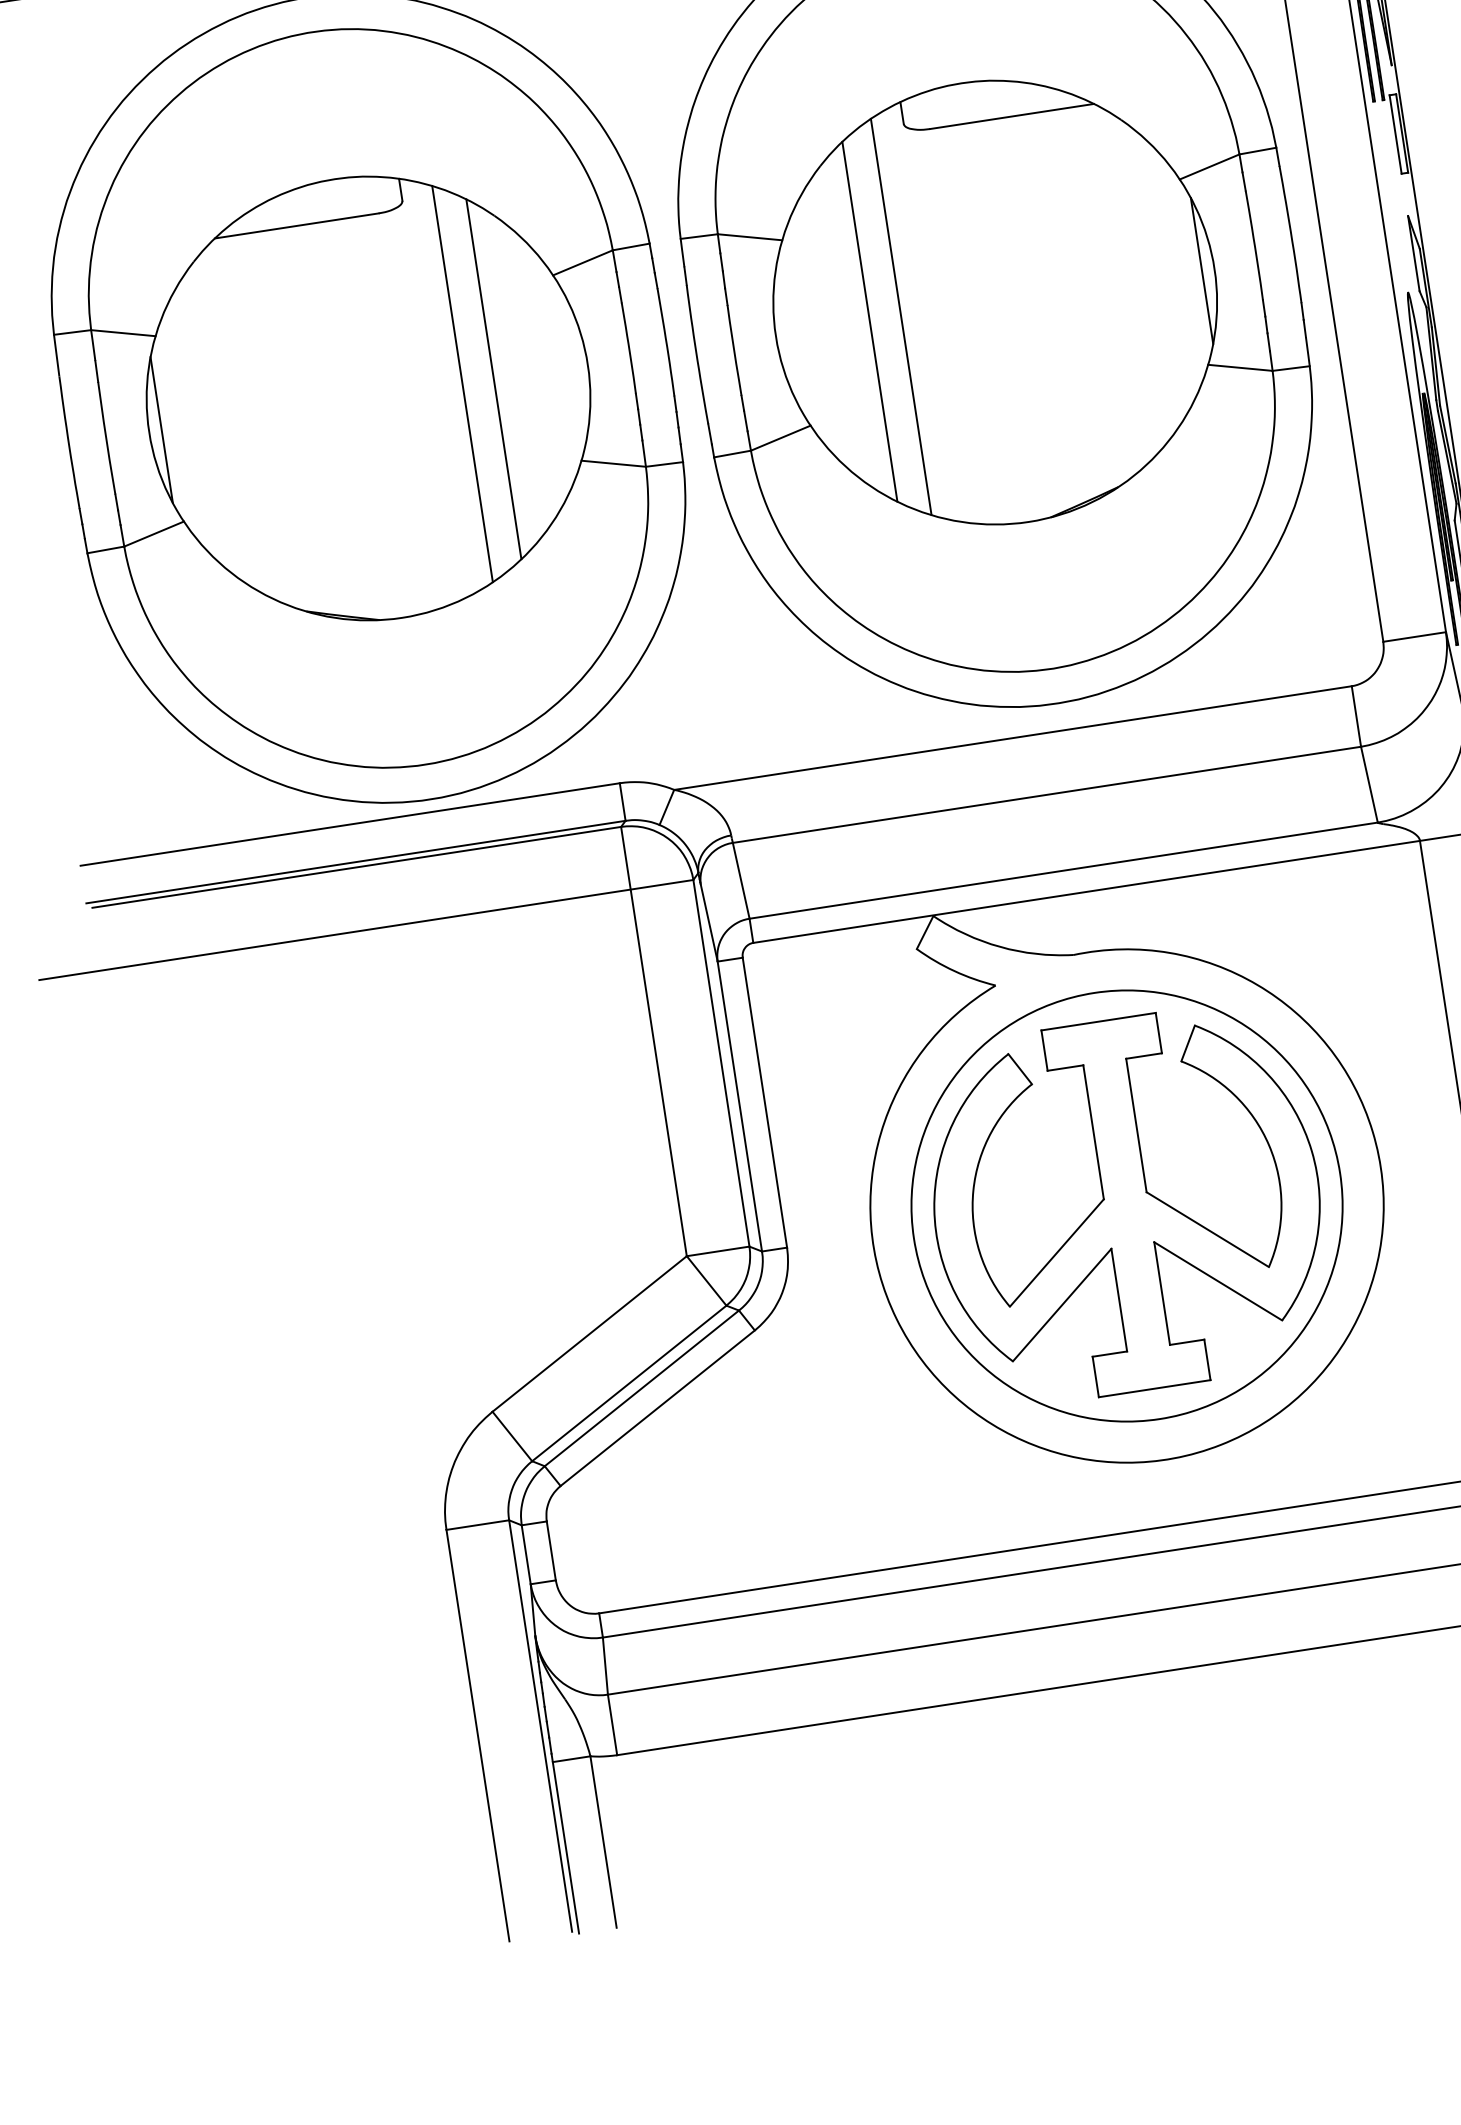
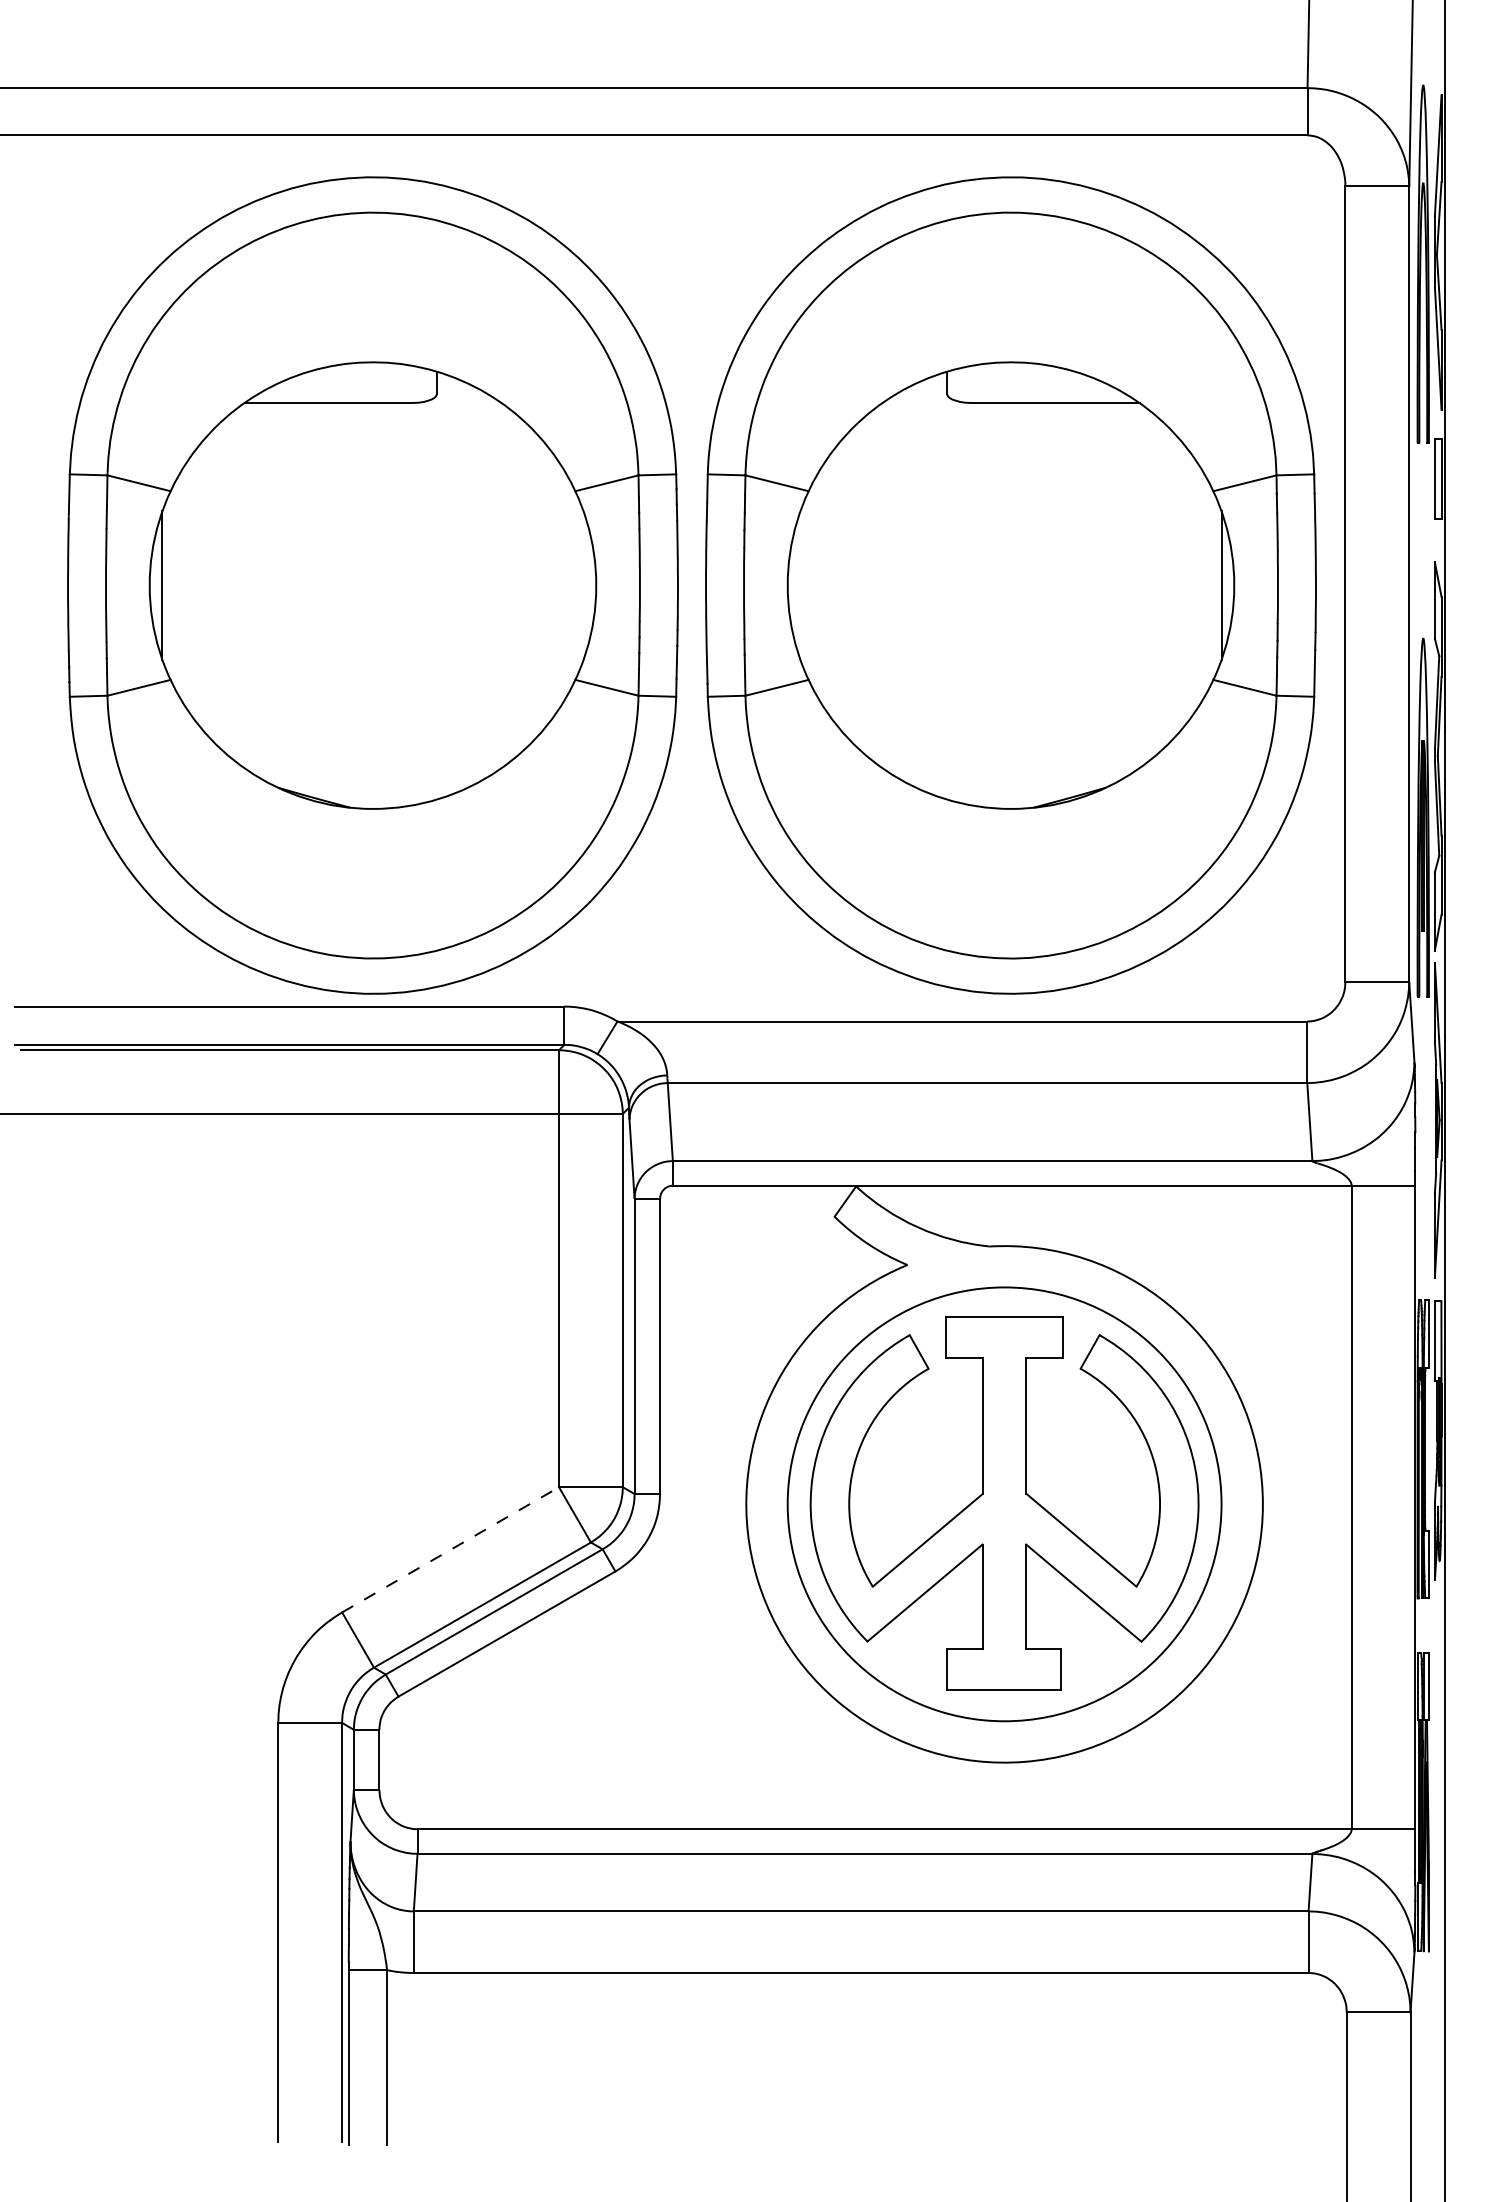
line: (901, 316) -> (915, 585), removed
line: (869, 321) -> (883, 585), removed
line: (493, 379) -> (500, 585), removed
line: (462, 384) -> (468, 585), removed
line: (590, 1333) -> (451, 1549), solid -> dashed

